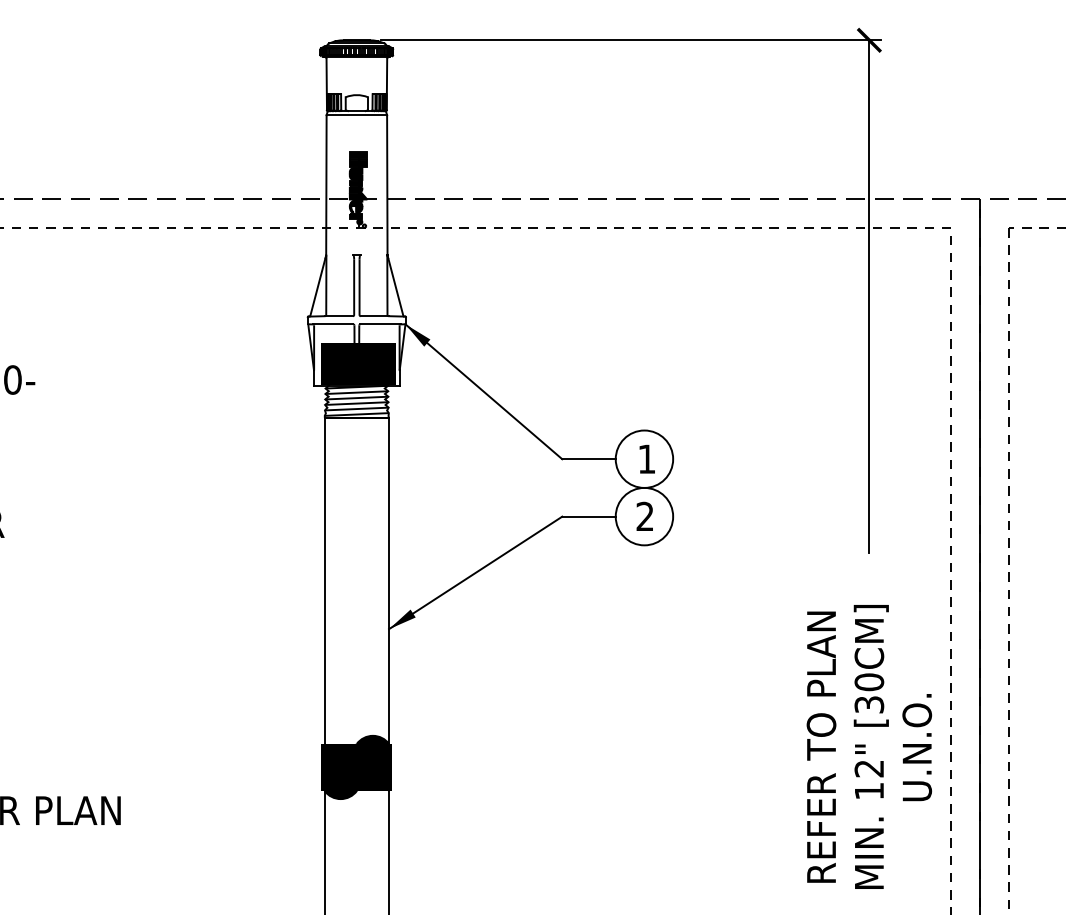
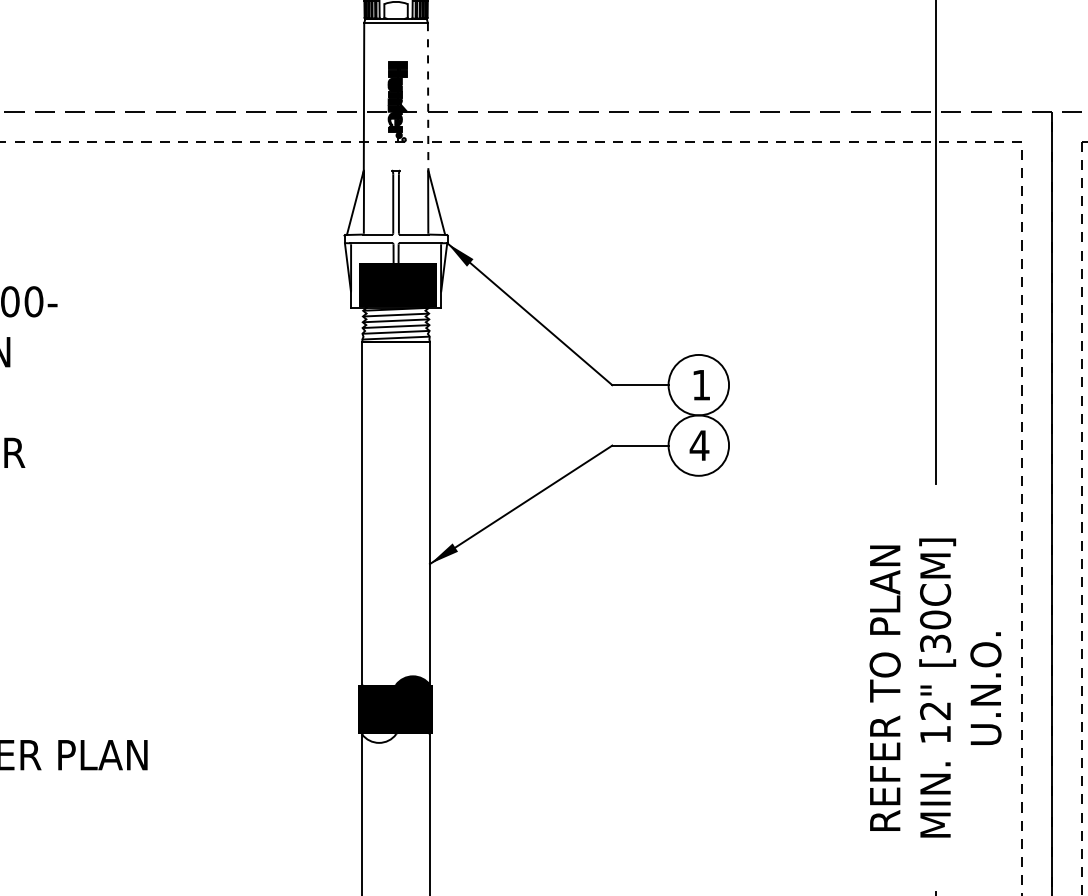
line: (387, 185) -> (428, 97), solid -> dashed
text: (644, 515) -> (698, 444), 2 -> 4
fill: (340, 790) -> (378, 733), removed

